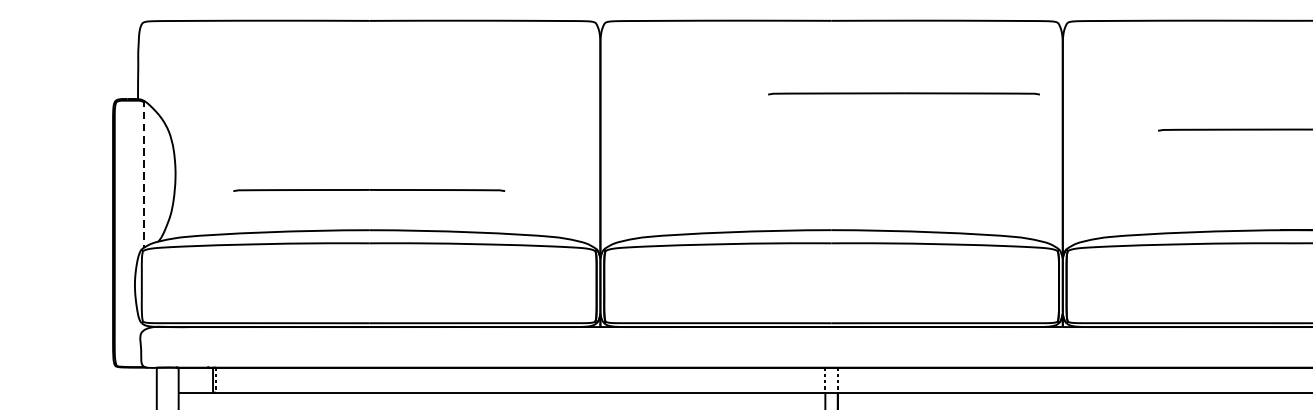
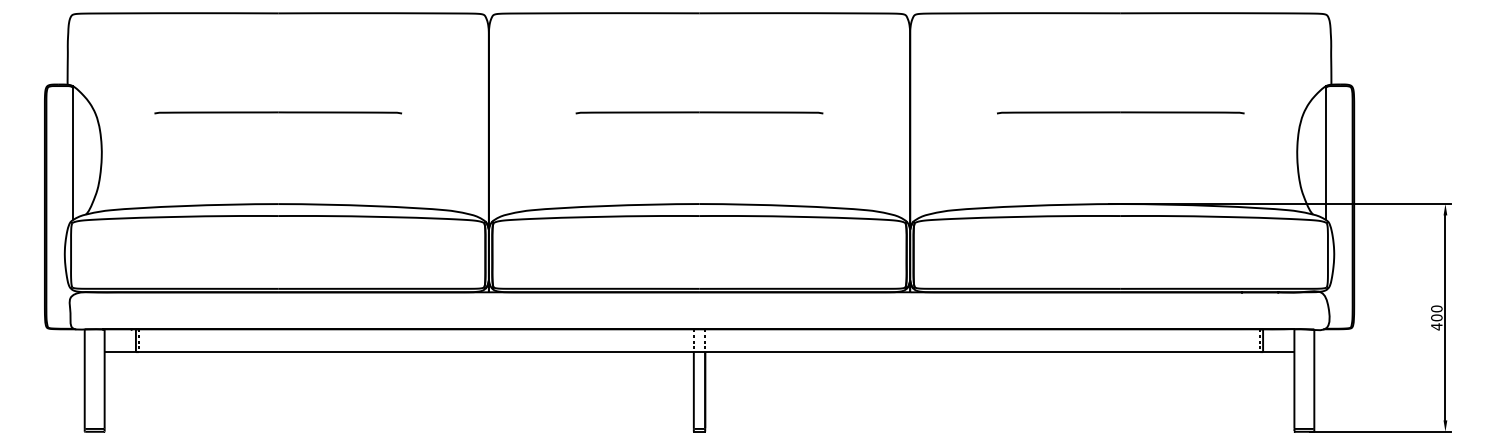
line: (904, 93) -> (699, 112), moved
line: (144, 174) -> (73, 153), dashed -> solid
line: (368, 190) -> (277, 112), moved

